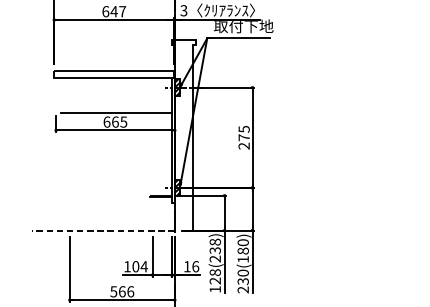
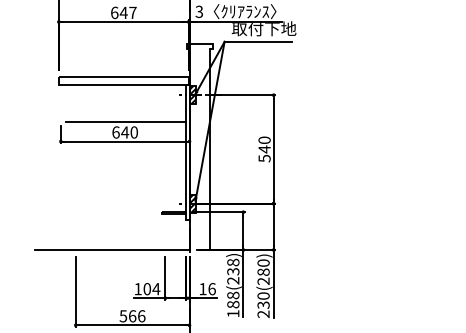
text: (119, 122) -> (129, 132), 665 -> 640
text: (244, 137) -> (264, 149), 275 -> 540
line: (102, 230) -> (111, 249), dashed -> solid
text: (243, 259) -> (263, 281), 230(180) -> 230(280)
text: (215, 280) -> (233, 304), 128(238) -> 188(238)

